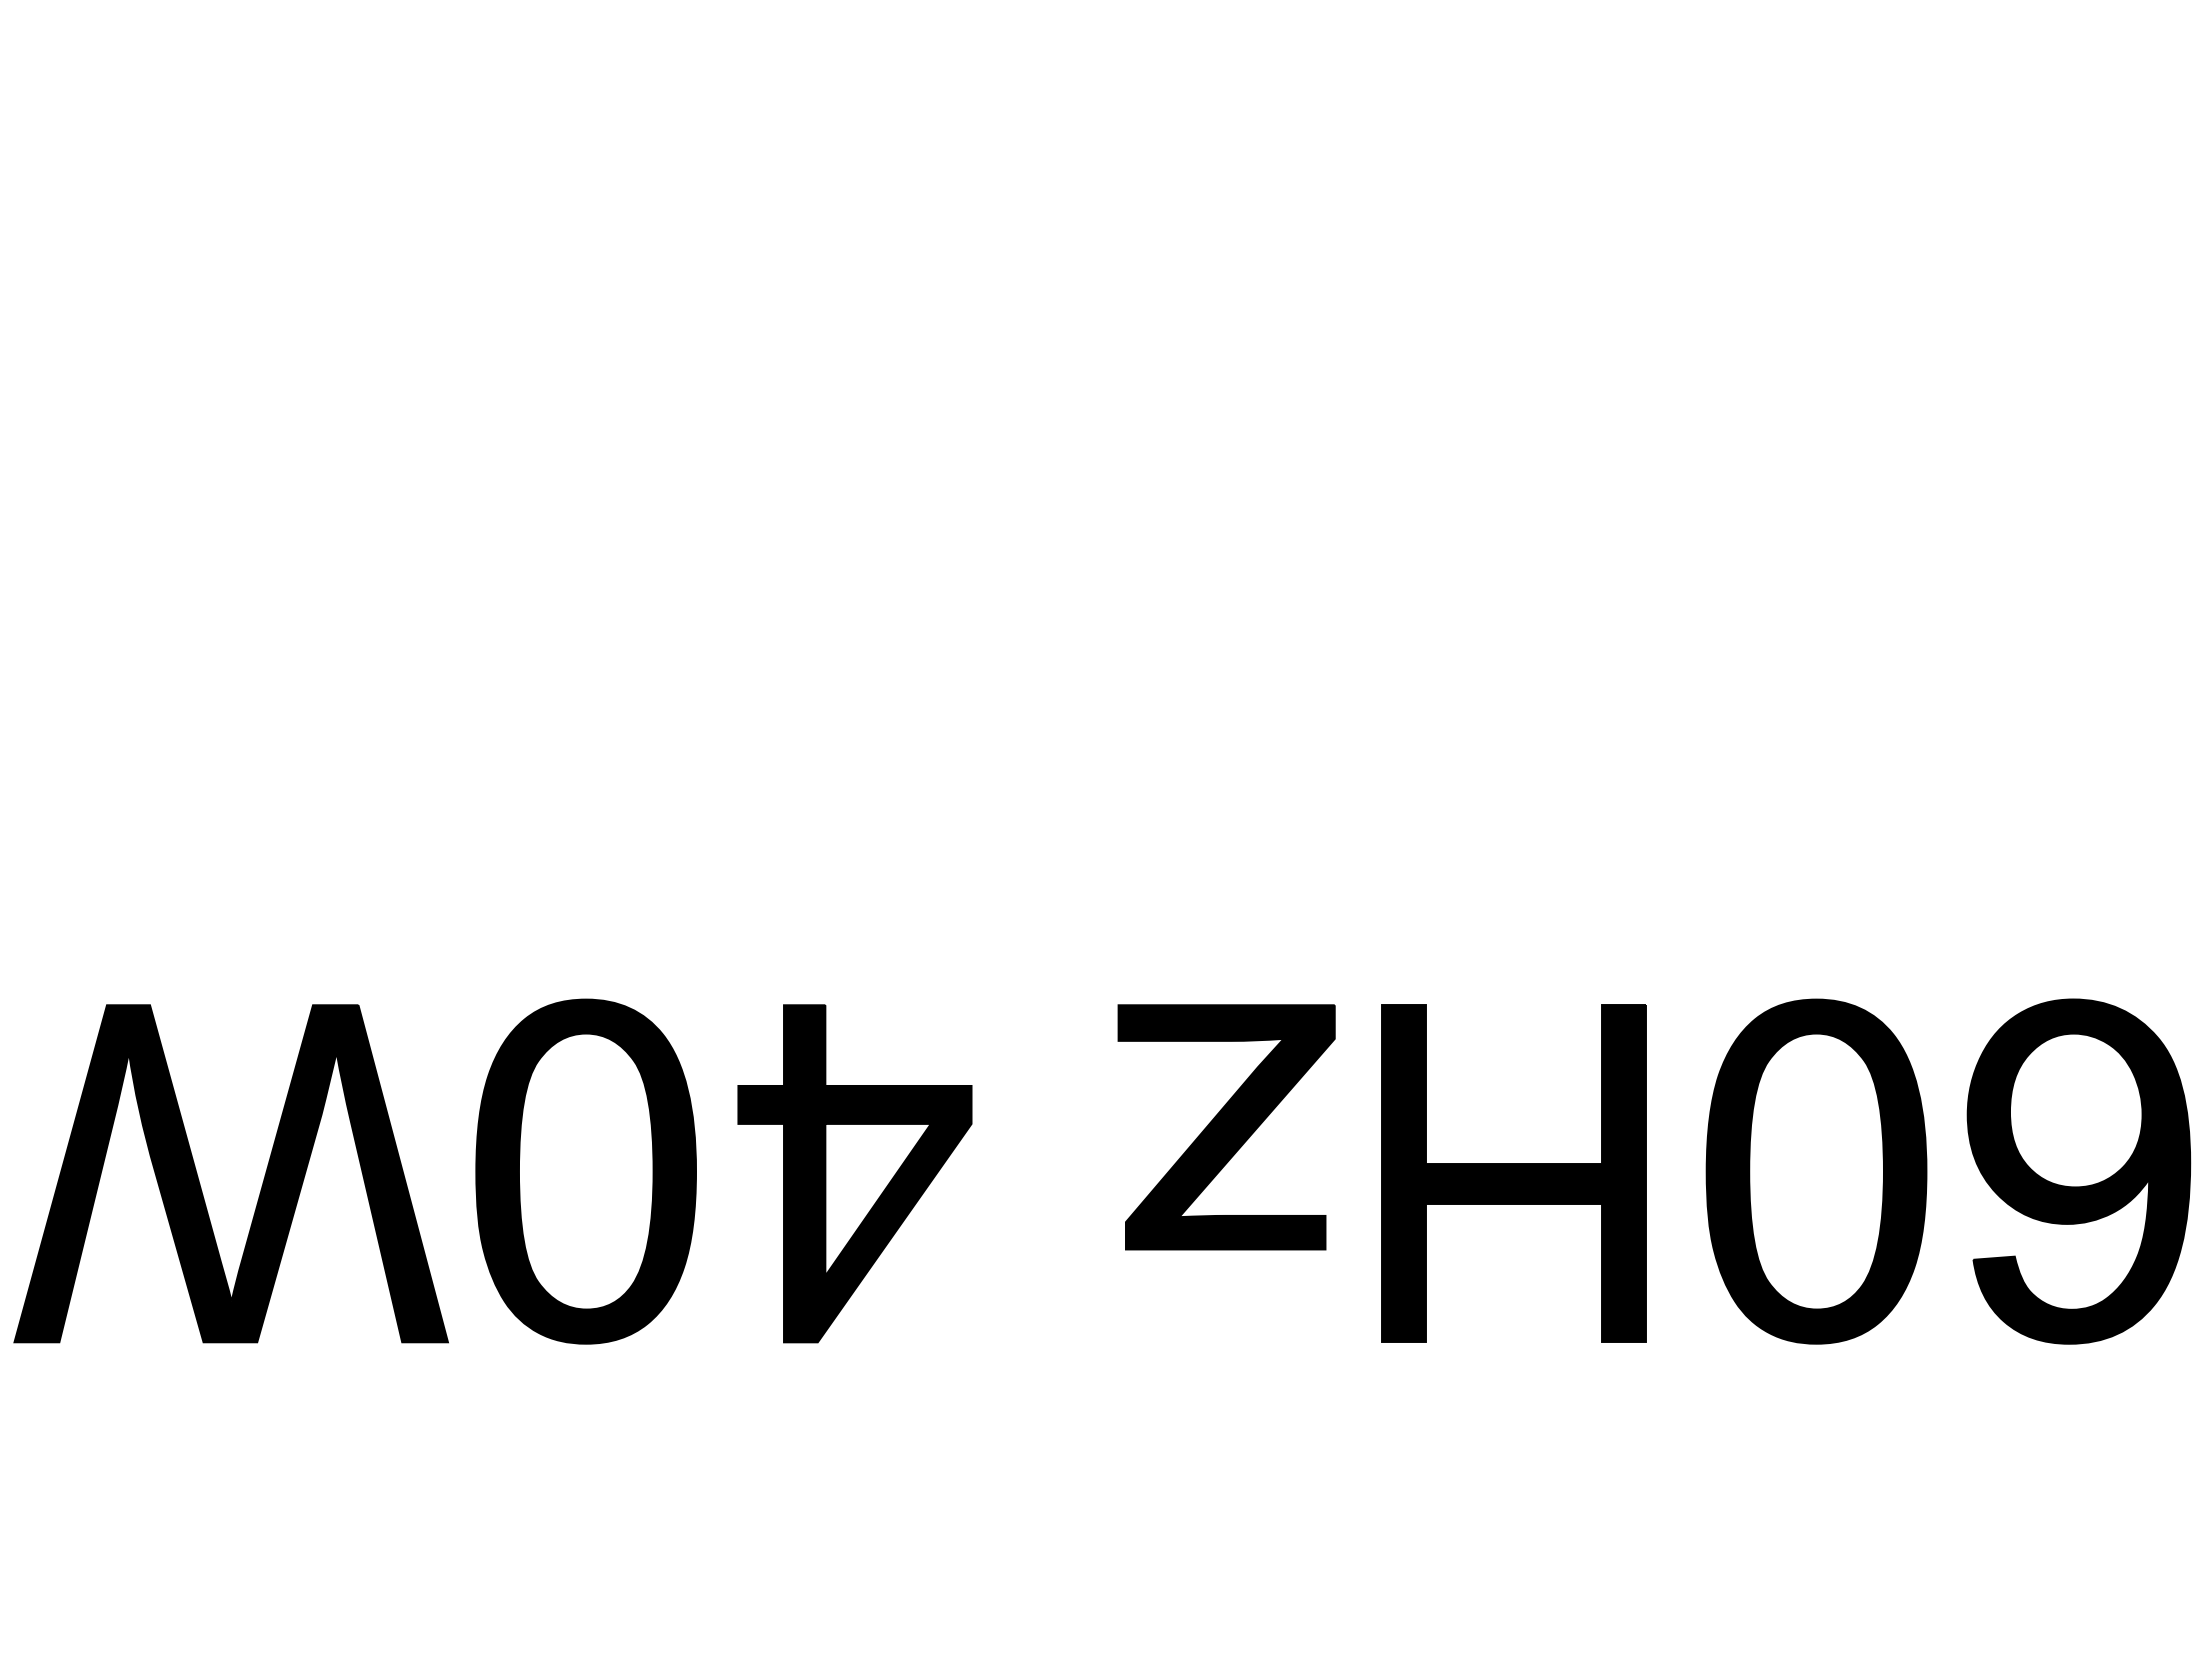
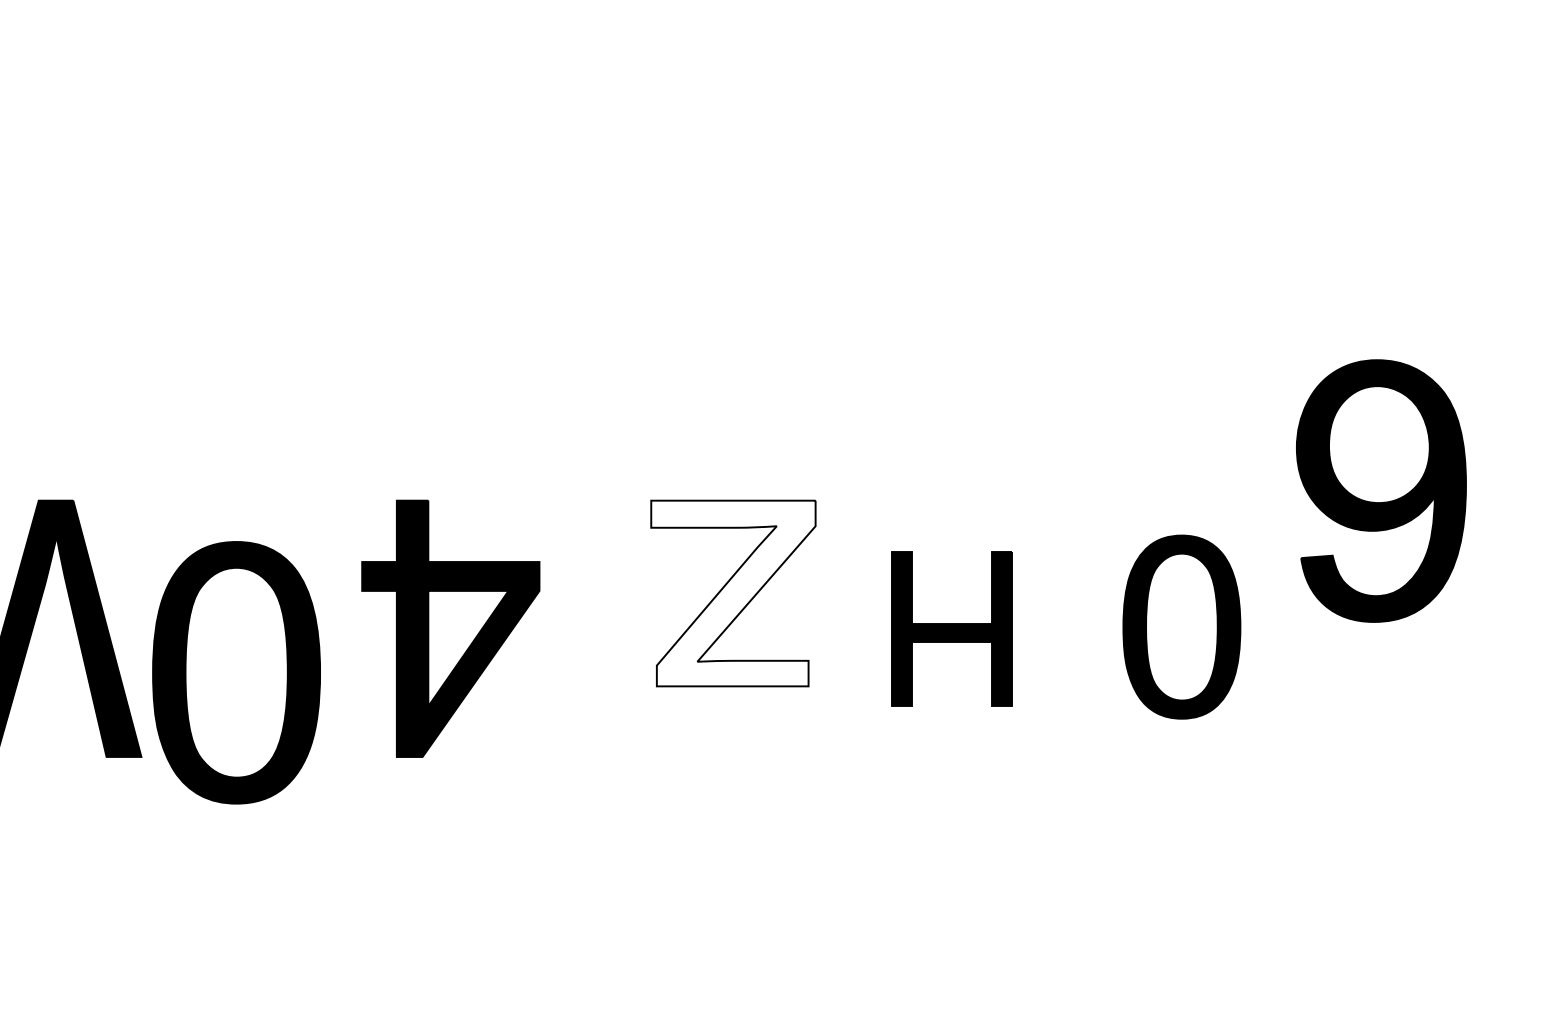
fill: (1226, 1127) -> (733, 593), removed
part: (585, 1171) -> (236, 672), moved
part: (1816, 1171) -> (1181, 627), size x0.7
part: (2078, 1171) -> (1381, 490), moved
part: (1513, 1173) -> (951, 628), size x0.6

